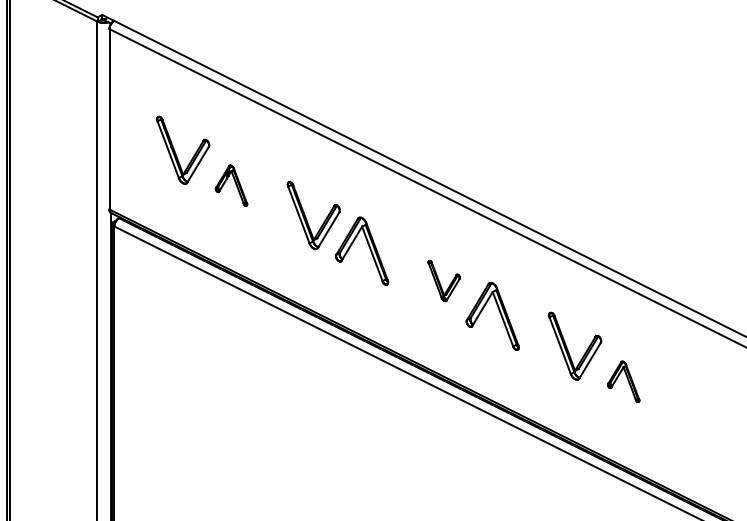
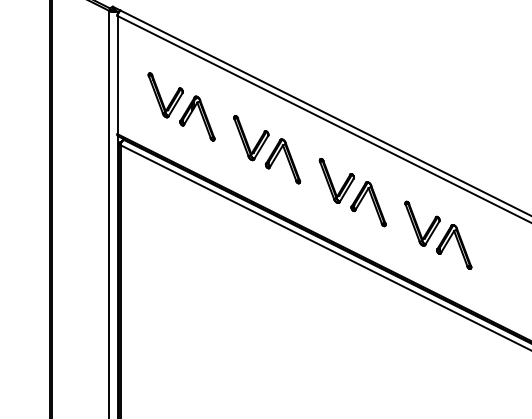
part: (231, 185) -> (197, 118), size x1.67
part: (443, 280) -> (336, 180), size x1.67
part: (623, 381) -> (454, 246), size x1.67

